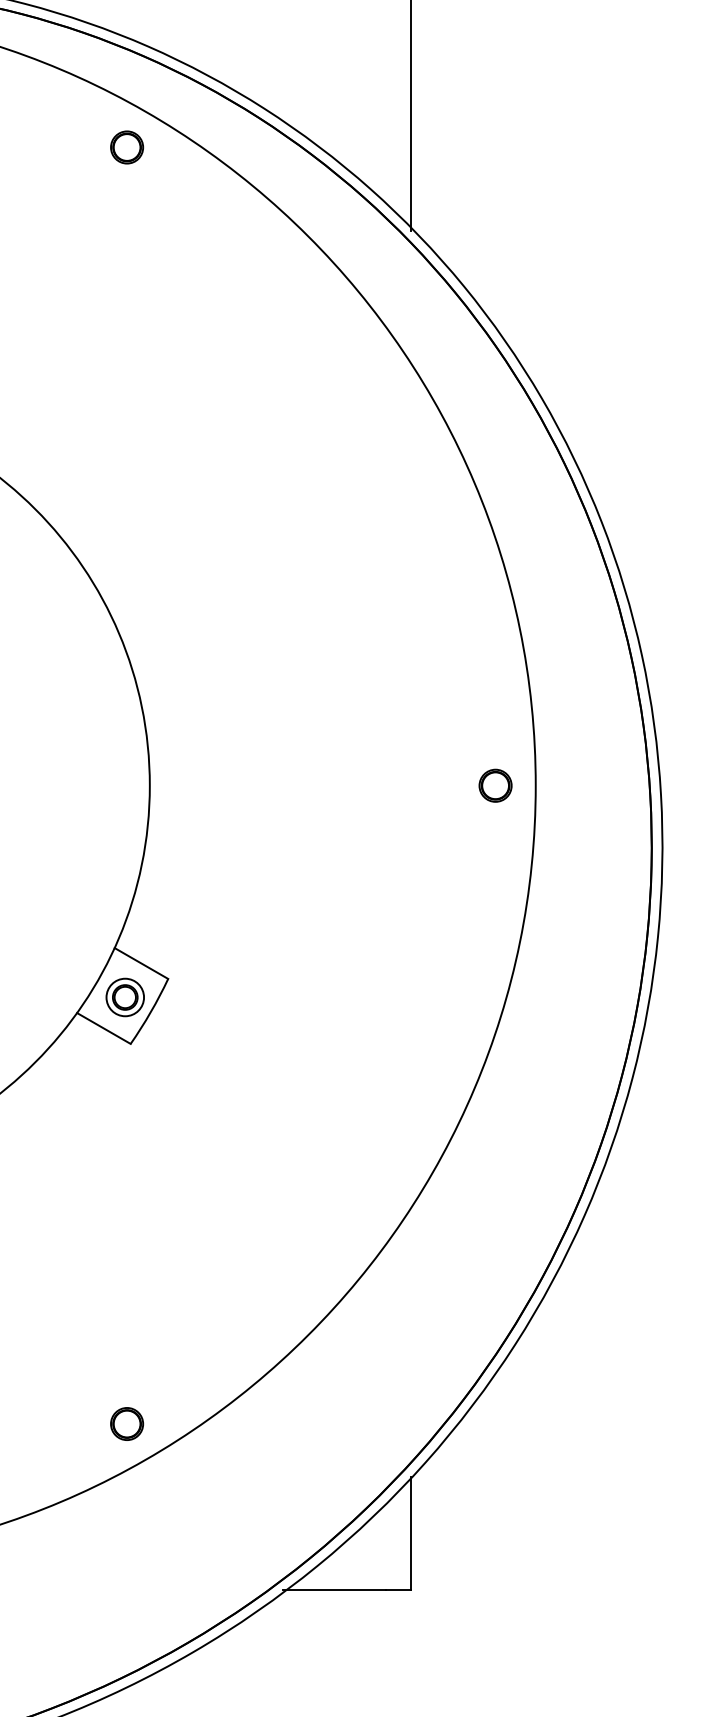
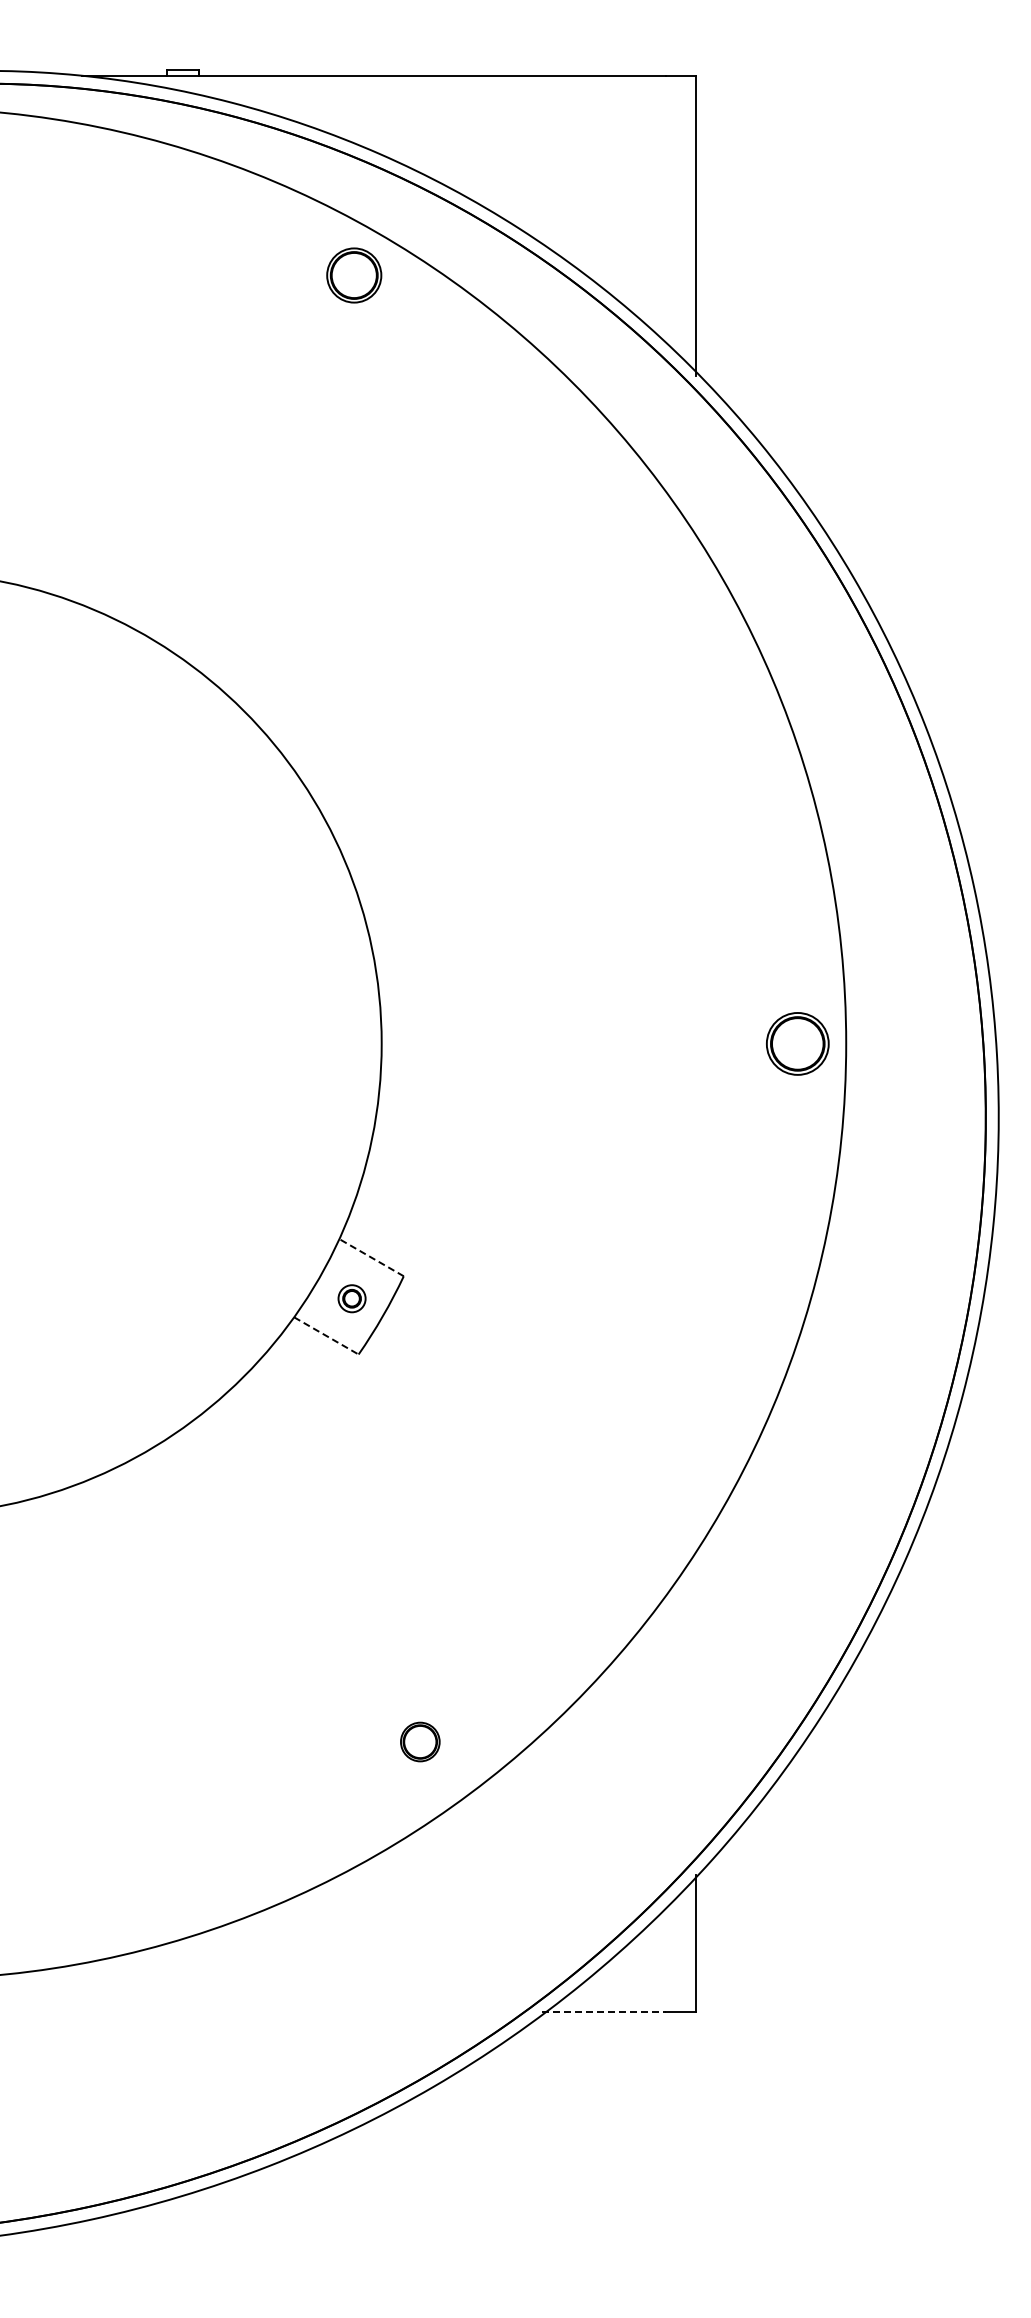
part: (127, 147) -> (354, 275), size x1.4
part: (495, 785) -> (797, 1043), size x1.6
line: (141, 963) -> (371, 1257), solid -> dashed
part: (124, 997) -> (351, 1298), size x0.6
line: (103, 1028) -> (326, 1336), solid -> dashed
part: (127, 1423) -> (420, 1741), moved
line: (334, 1589) -> (604, 2011), solid -> dashed

